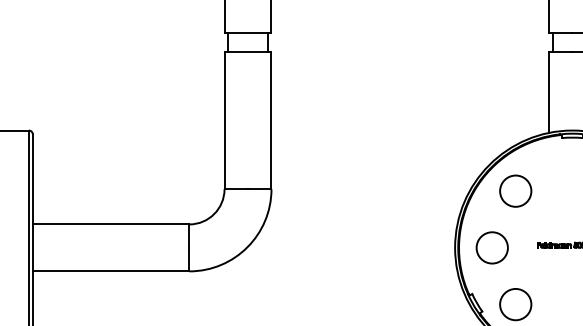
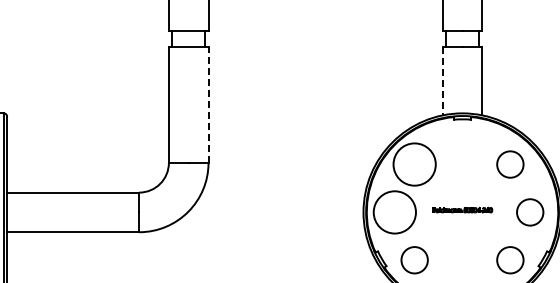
line: (548, 92) -> (442, 81), solid -> dashed
line: (271, 121) -> (208, 105), solid -> dashed
circle: (515, 191) -> (414, 164), size x1.6
circle: (491, 248) -> (394, 212), size x1.6

